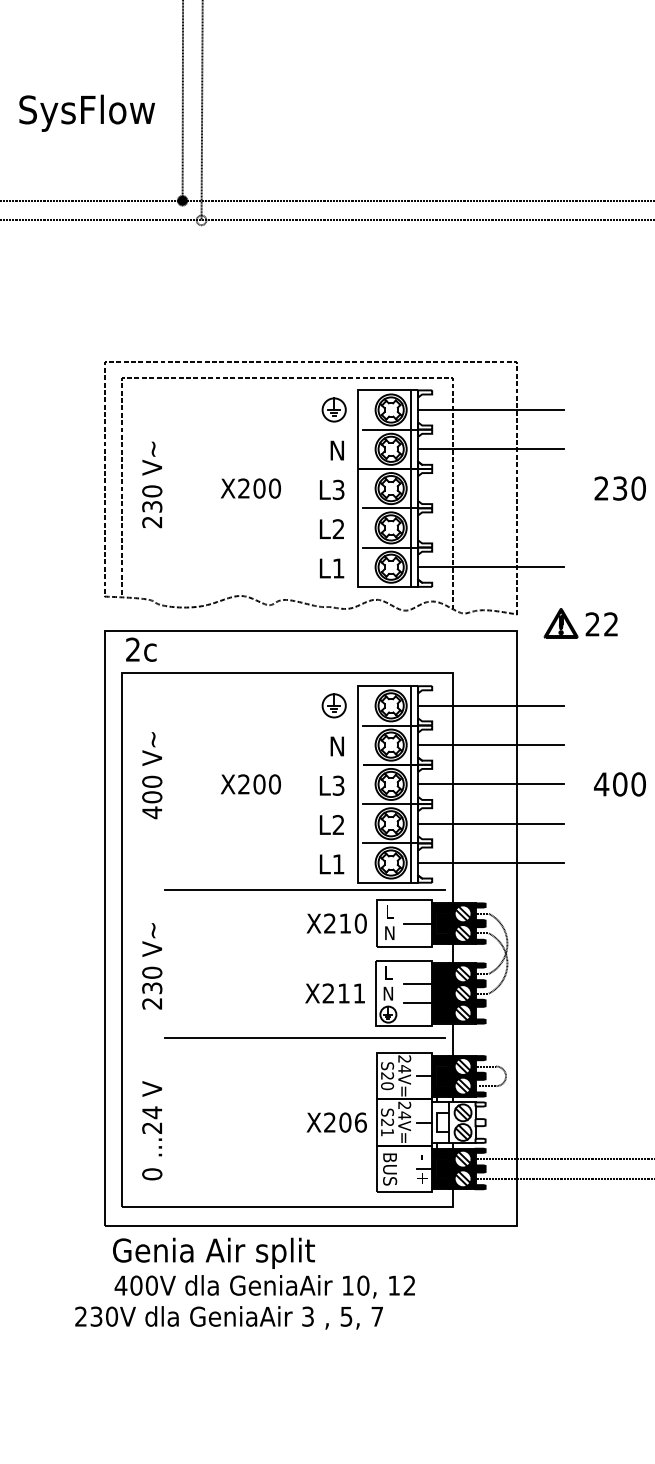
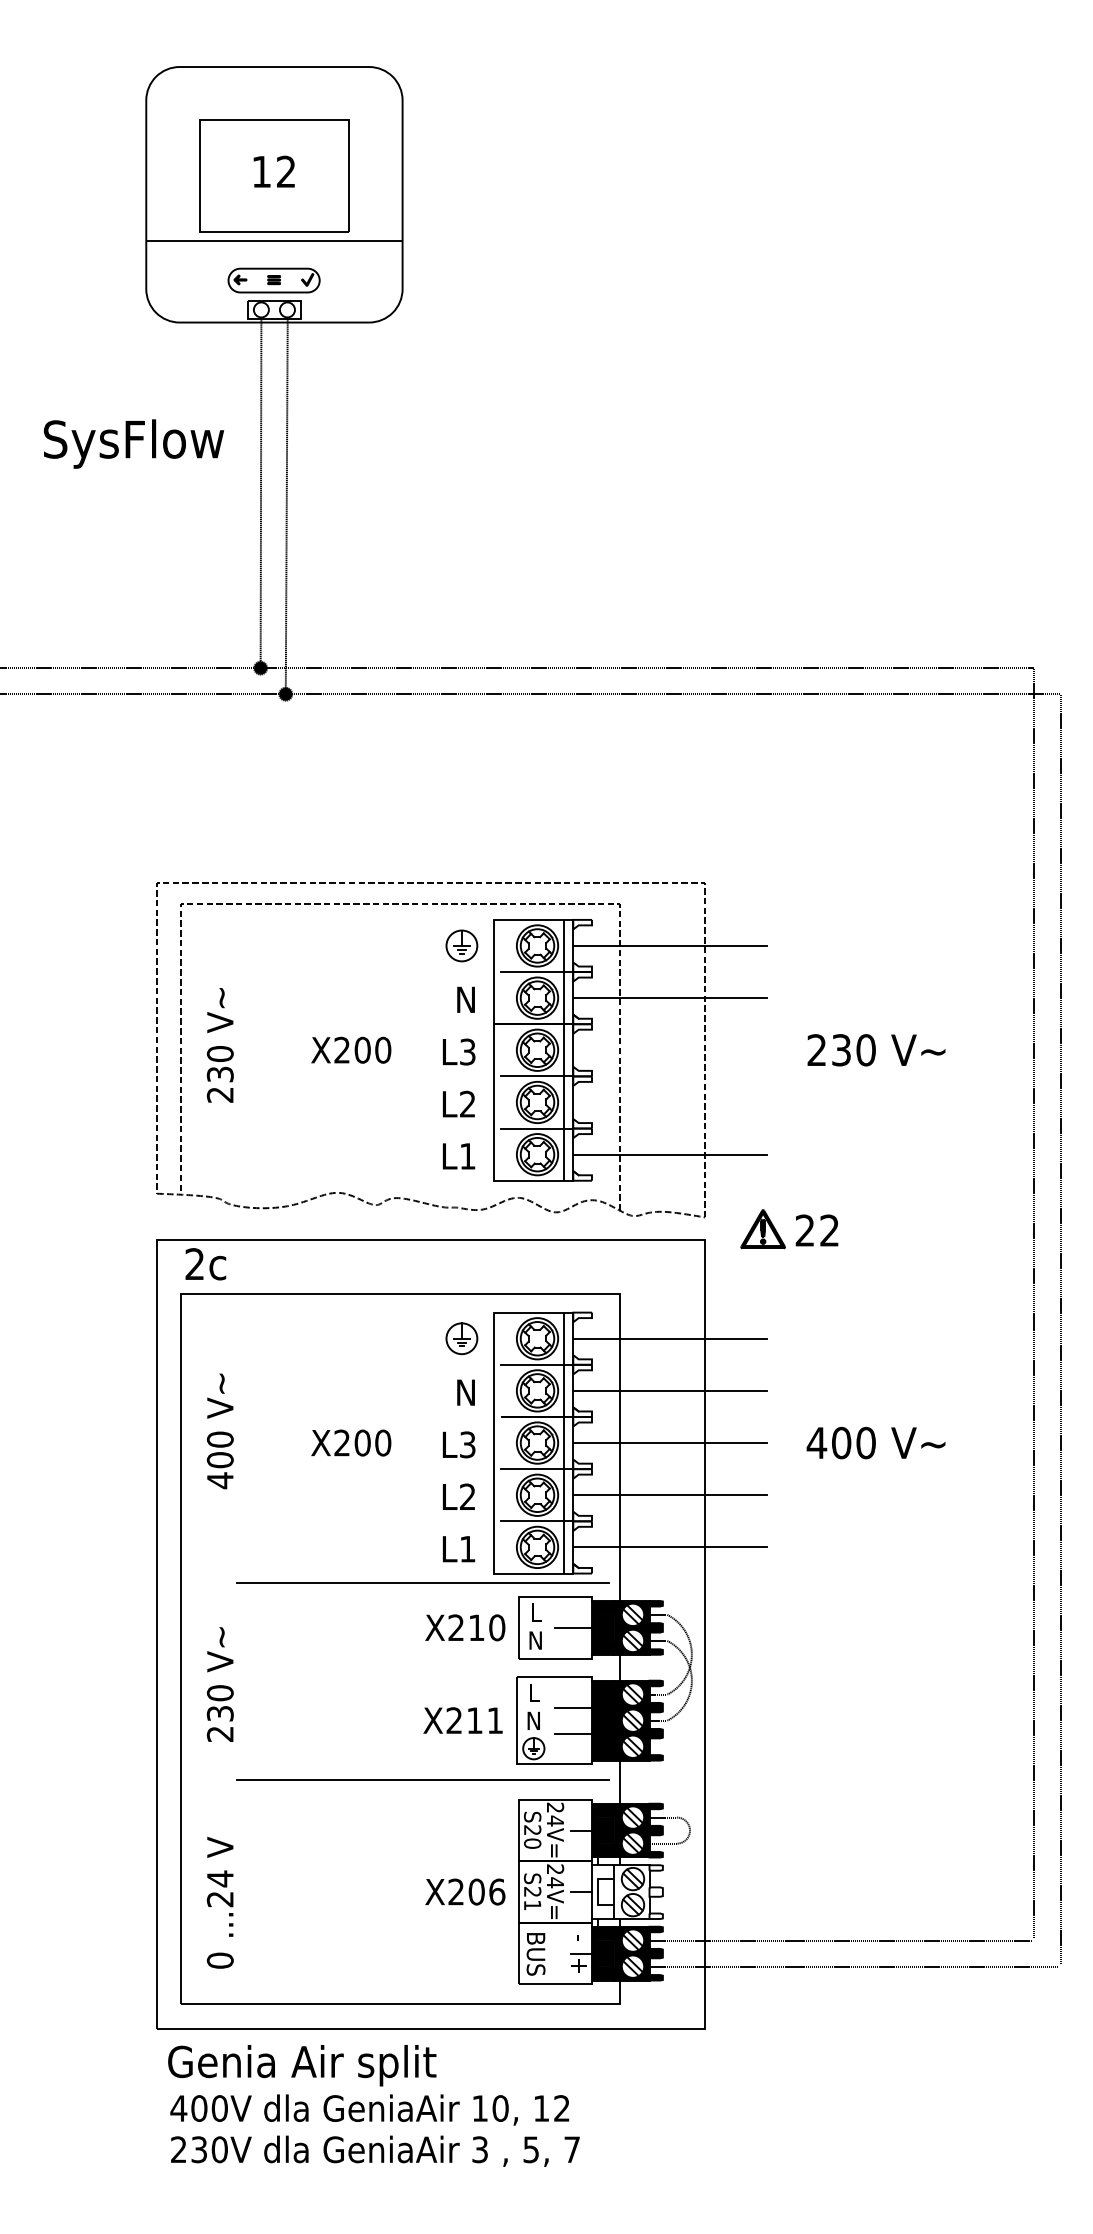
text: (87, 112) -> (134, 443), moved
fill: (201, 219) -> (285, 693), added
text: (229, 1317) -> (375, 2150), moved

